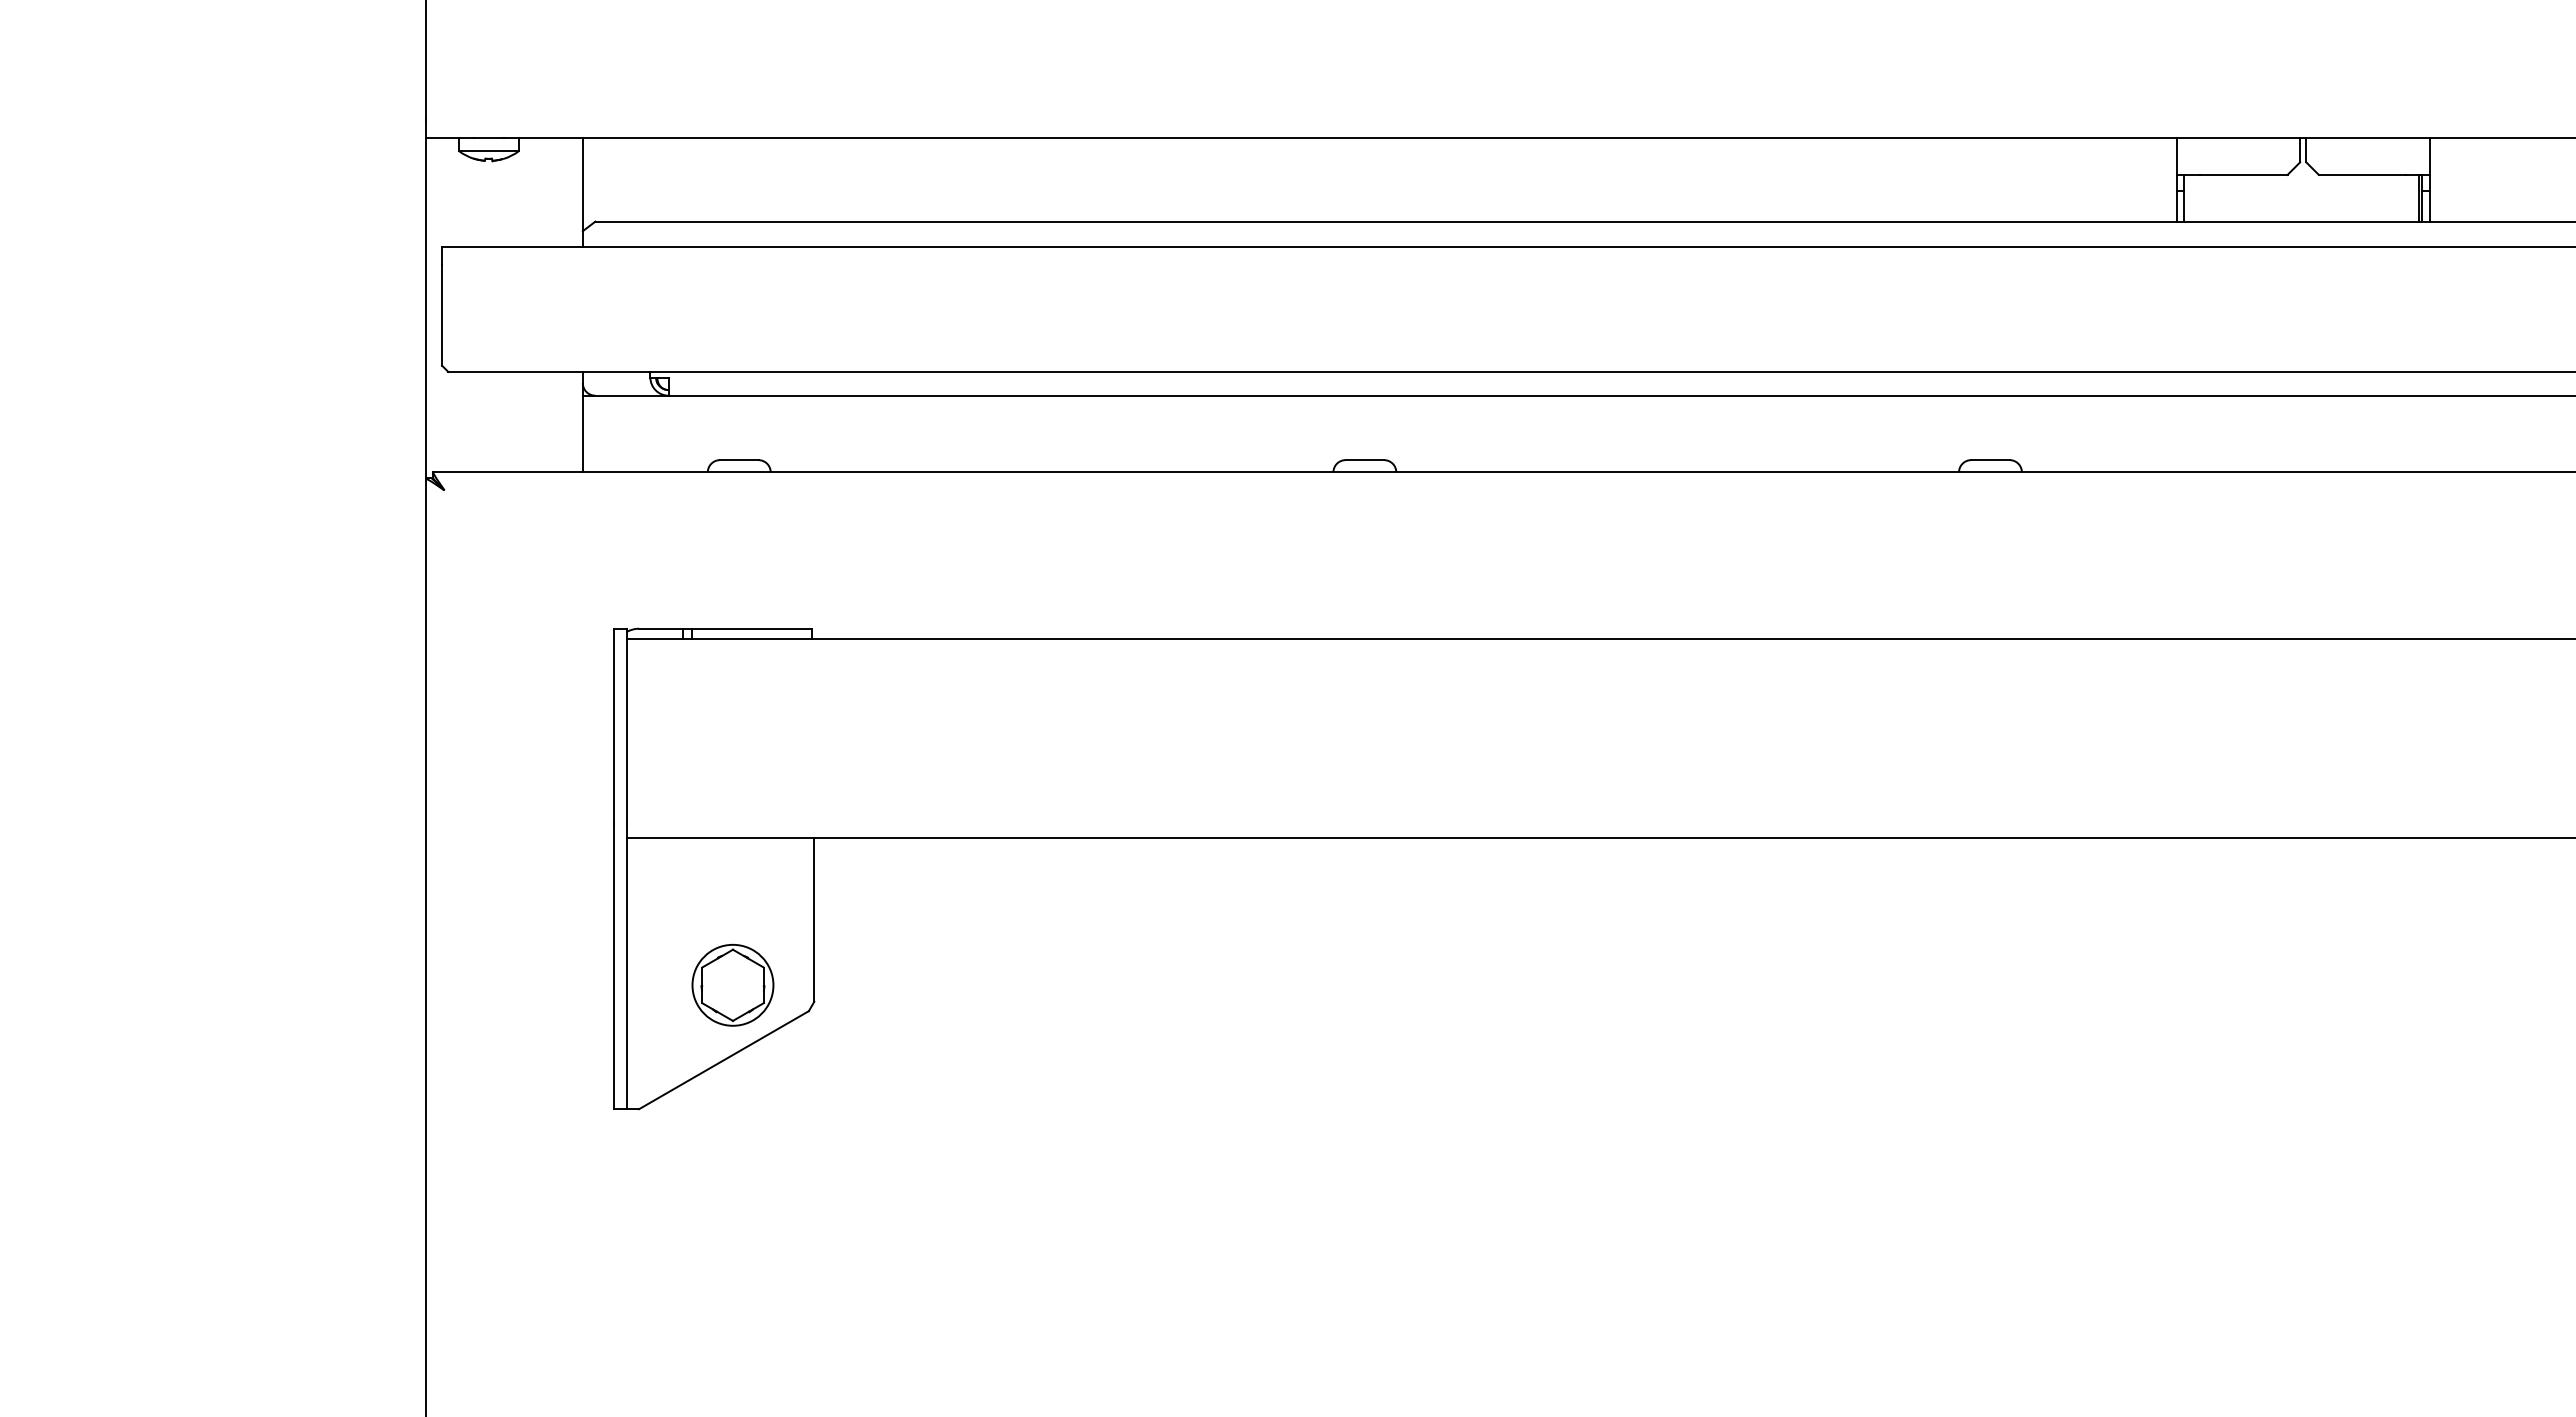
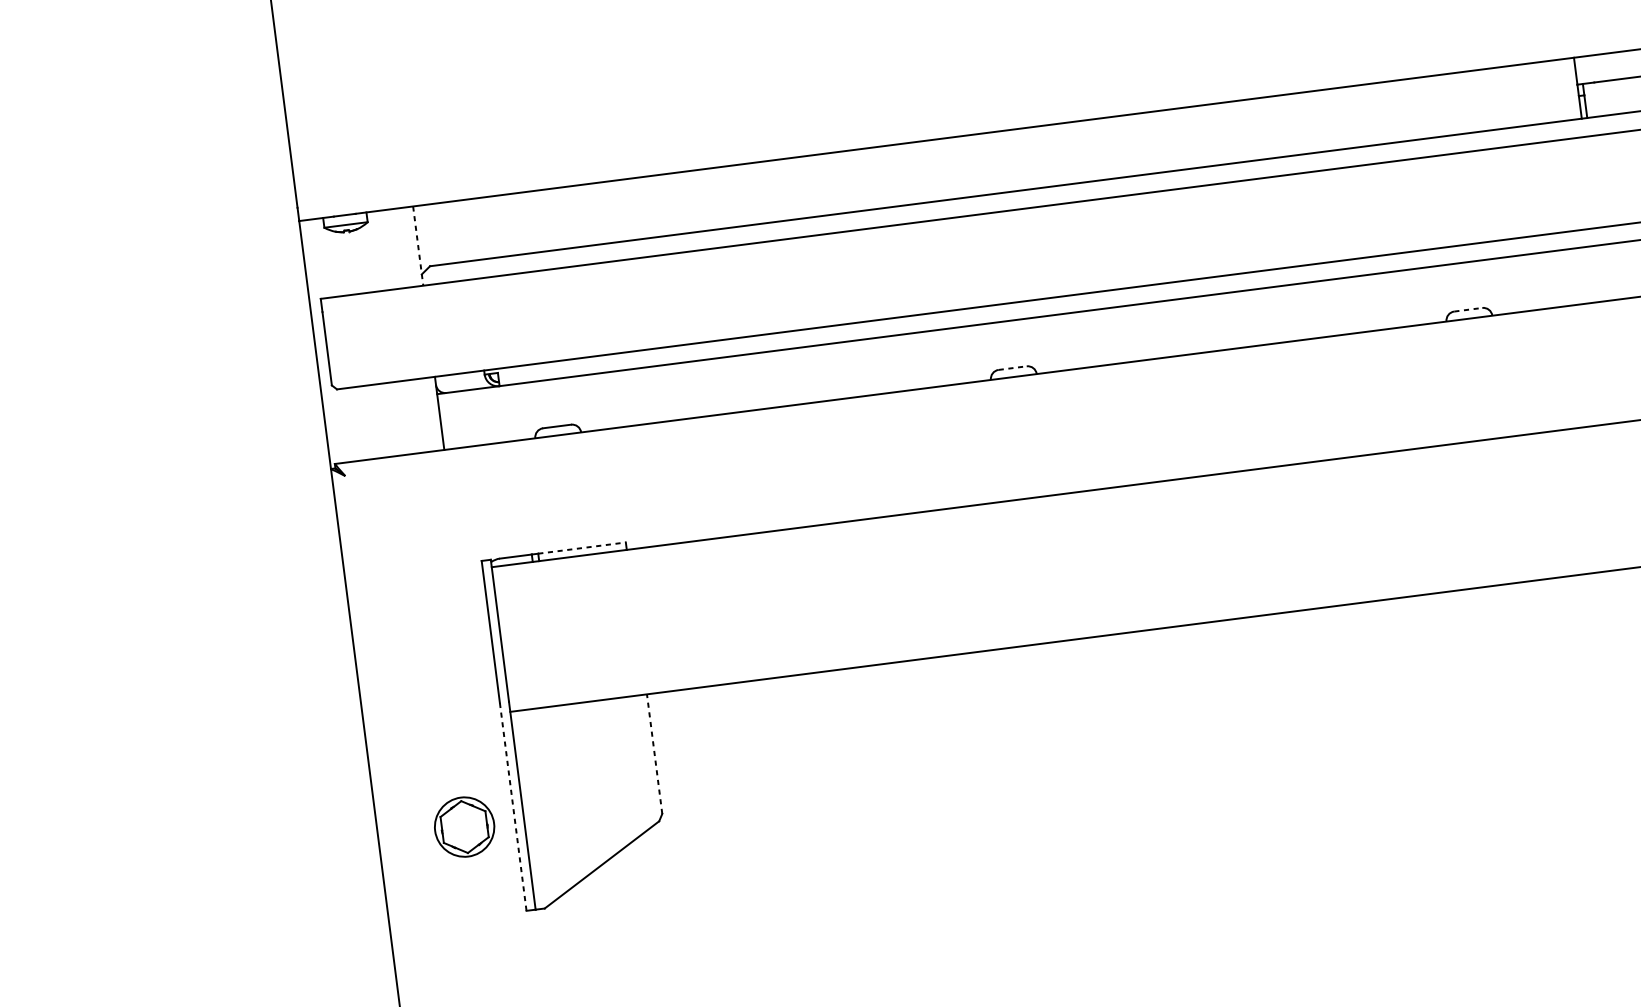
line: (582, 192) -> (417, 246), solid -> dashed
line: (1365, 460) -> (1013, 368), solid -> dashed
line: (1990, 460) -> (1468, 310), solid -> dashed
line: (752, 628) -> (582, 547), solid -> dashed
line: (814, 919) -> (654, 754), solid -> dashed
line: (614, 966) -> (513, 806), solid -> dashed
part: (732, 985) -> (464, 827), moved

